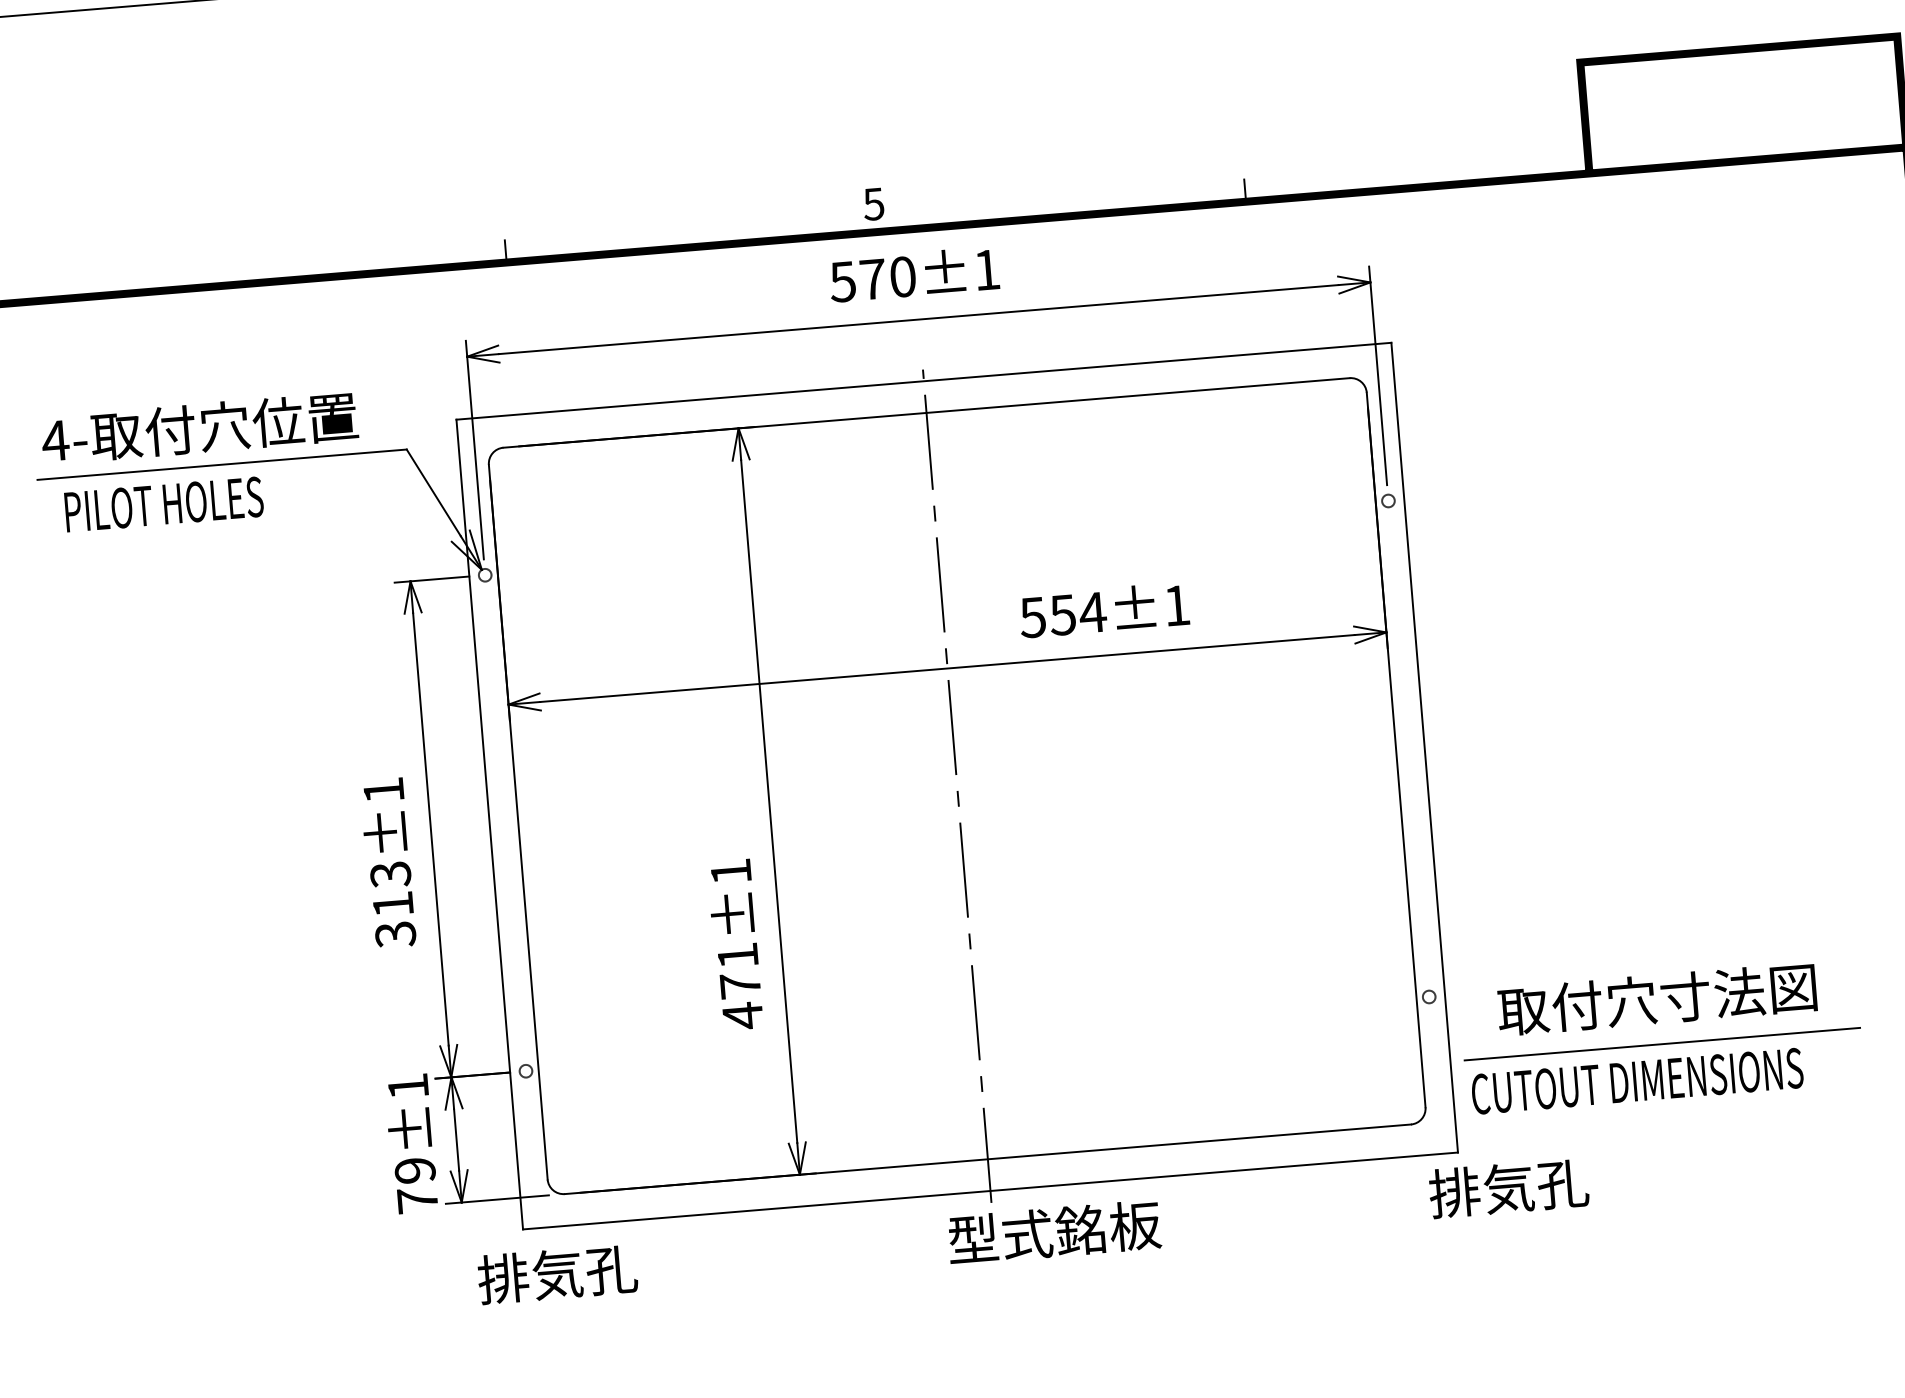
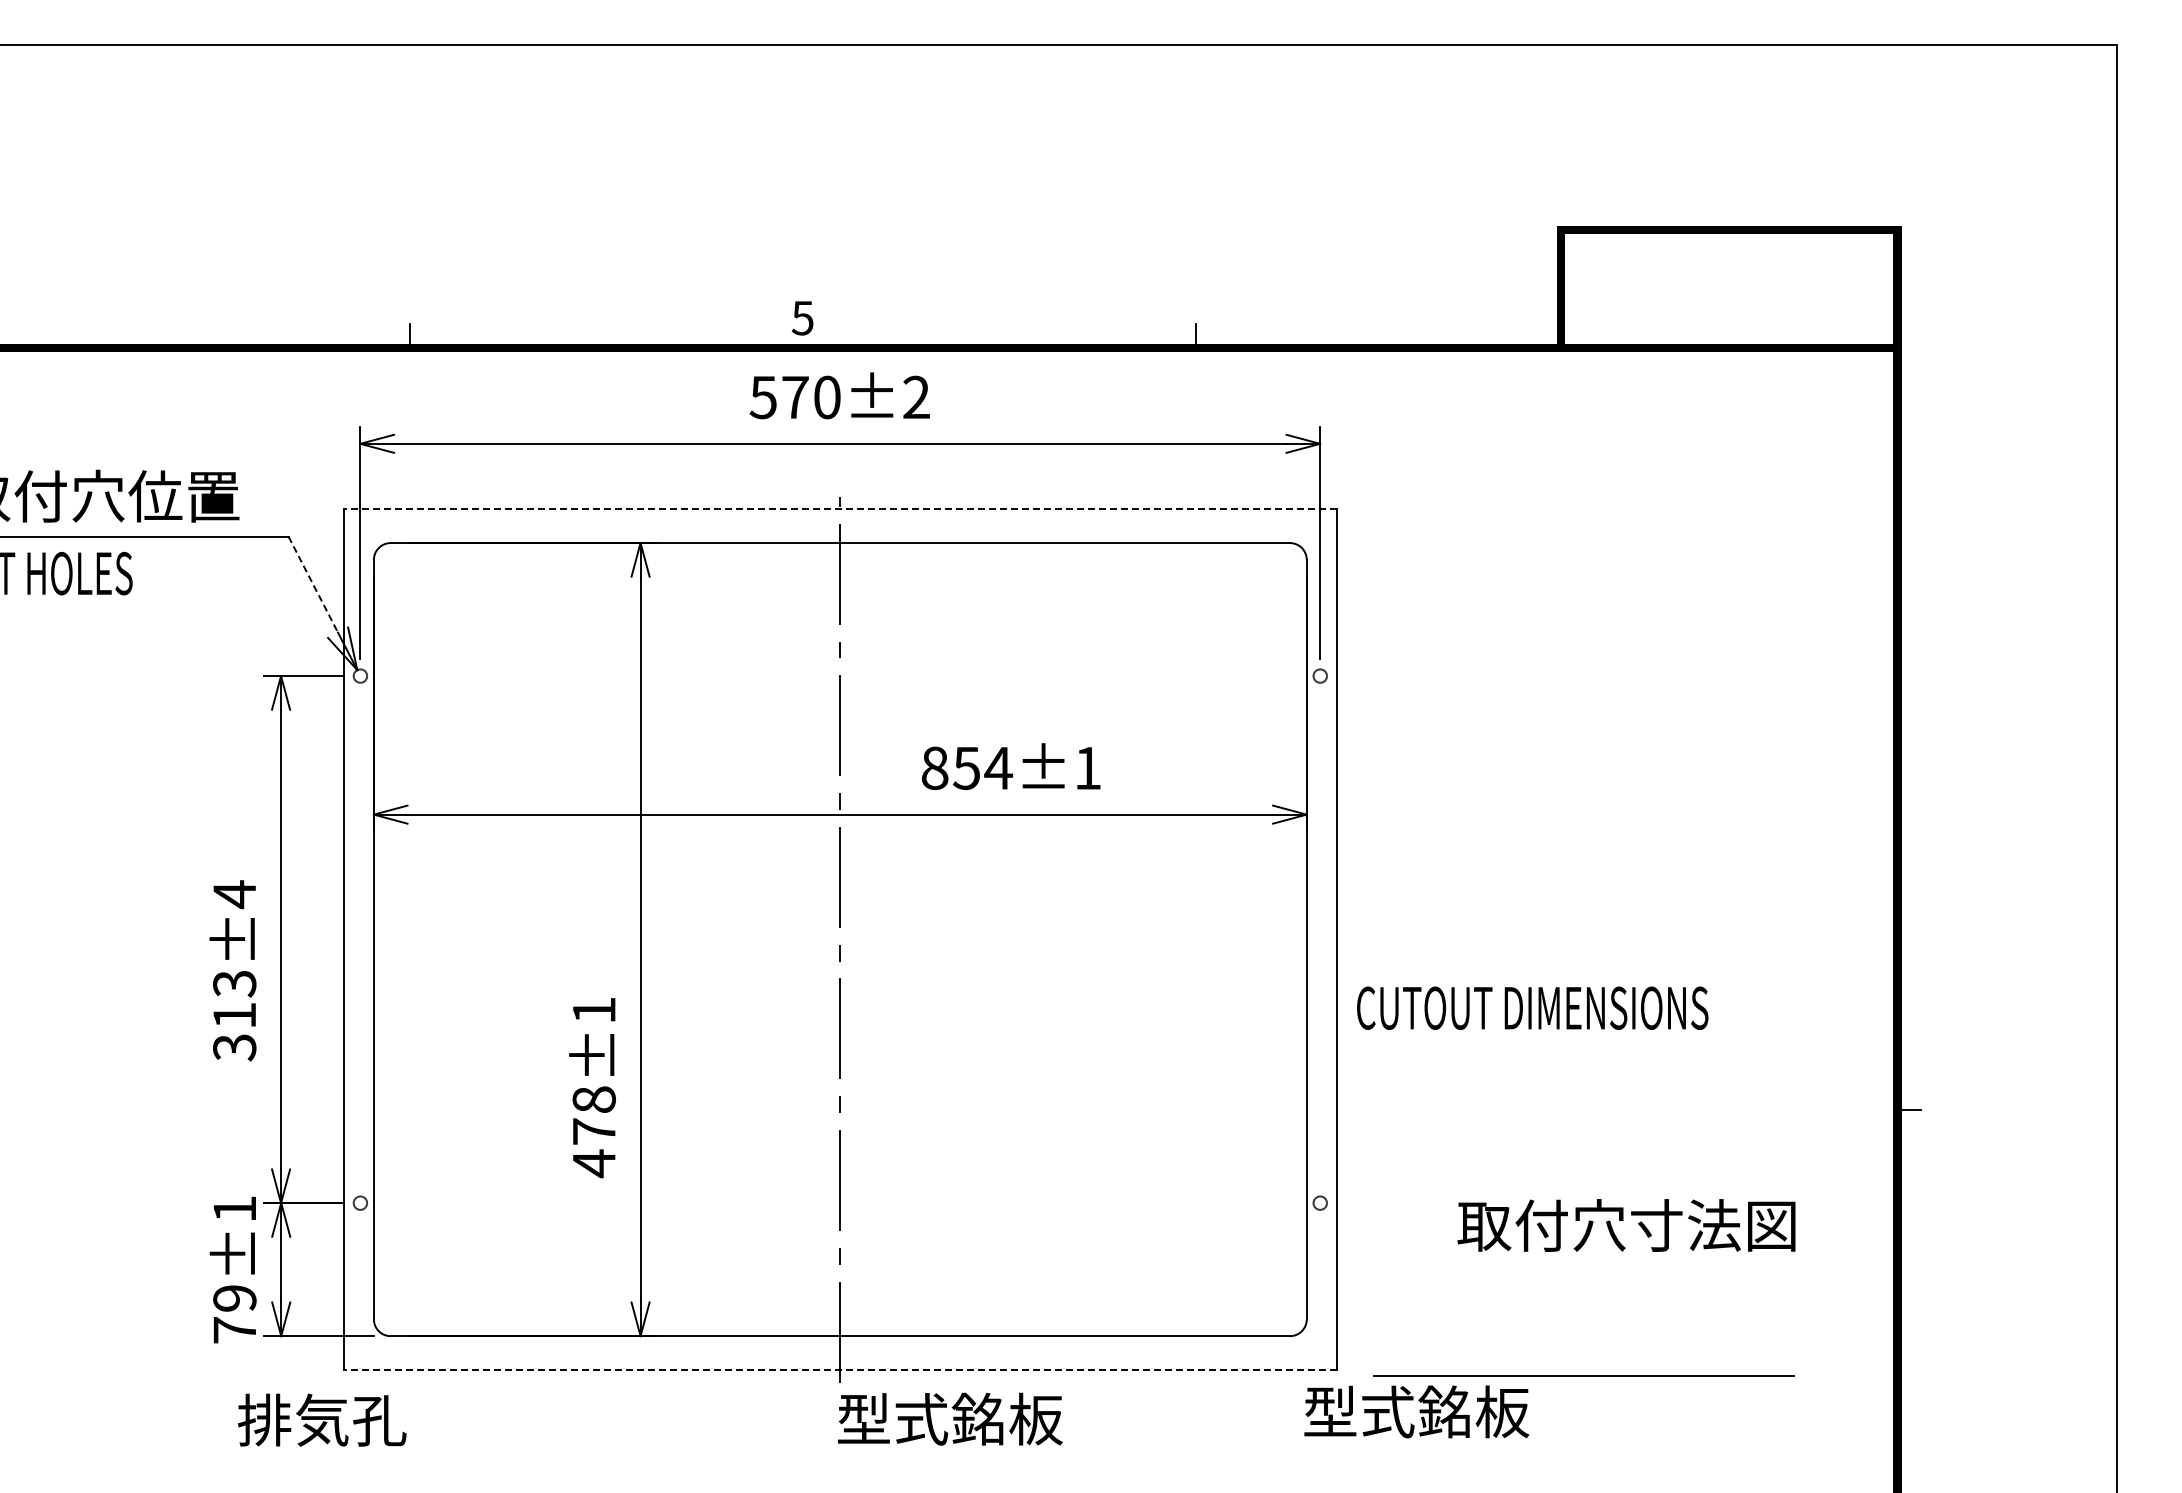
text: (986, 269) -> (916, 396), 570±1 -> 570±2
line: (924, 381) -> (840, 509), solid -> dashed
line: (434, 493) -> (313, 585), solid -> dashed
text: (1032, 617) -> (934, 768), 554±1 -> 854±1
text: (383, 790) -> (234, 894), 313±1 -> 313±4
text: (737, 955) -> (593, 1099), 471±1 -> 478±1
text: (1657, 999) -> (1626, 1225), moved
line: (1661, 1043) -> (1583, 1375), moved
text: (1637, 1080) -> (1532, 1007), moved
text: (1535, 1185) -> (1416, 1411), 排気孔 -> 型式銘板
line: (990, 1190) -> (840, 1369), solid -> dashed
text: (1054, 1231) -> (950, 1418), moved
text: (557, 1273) -> (322, 1419), moved

